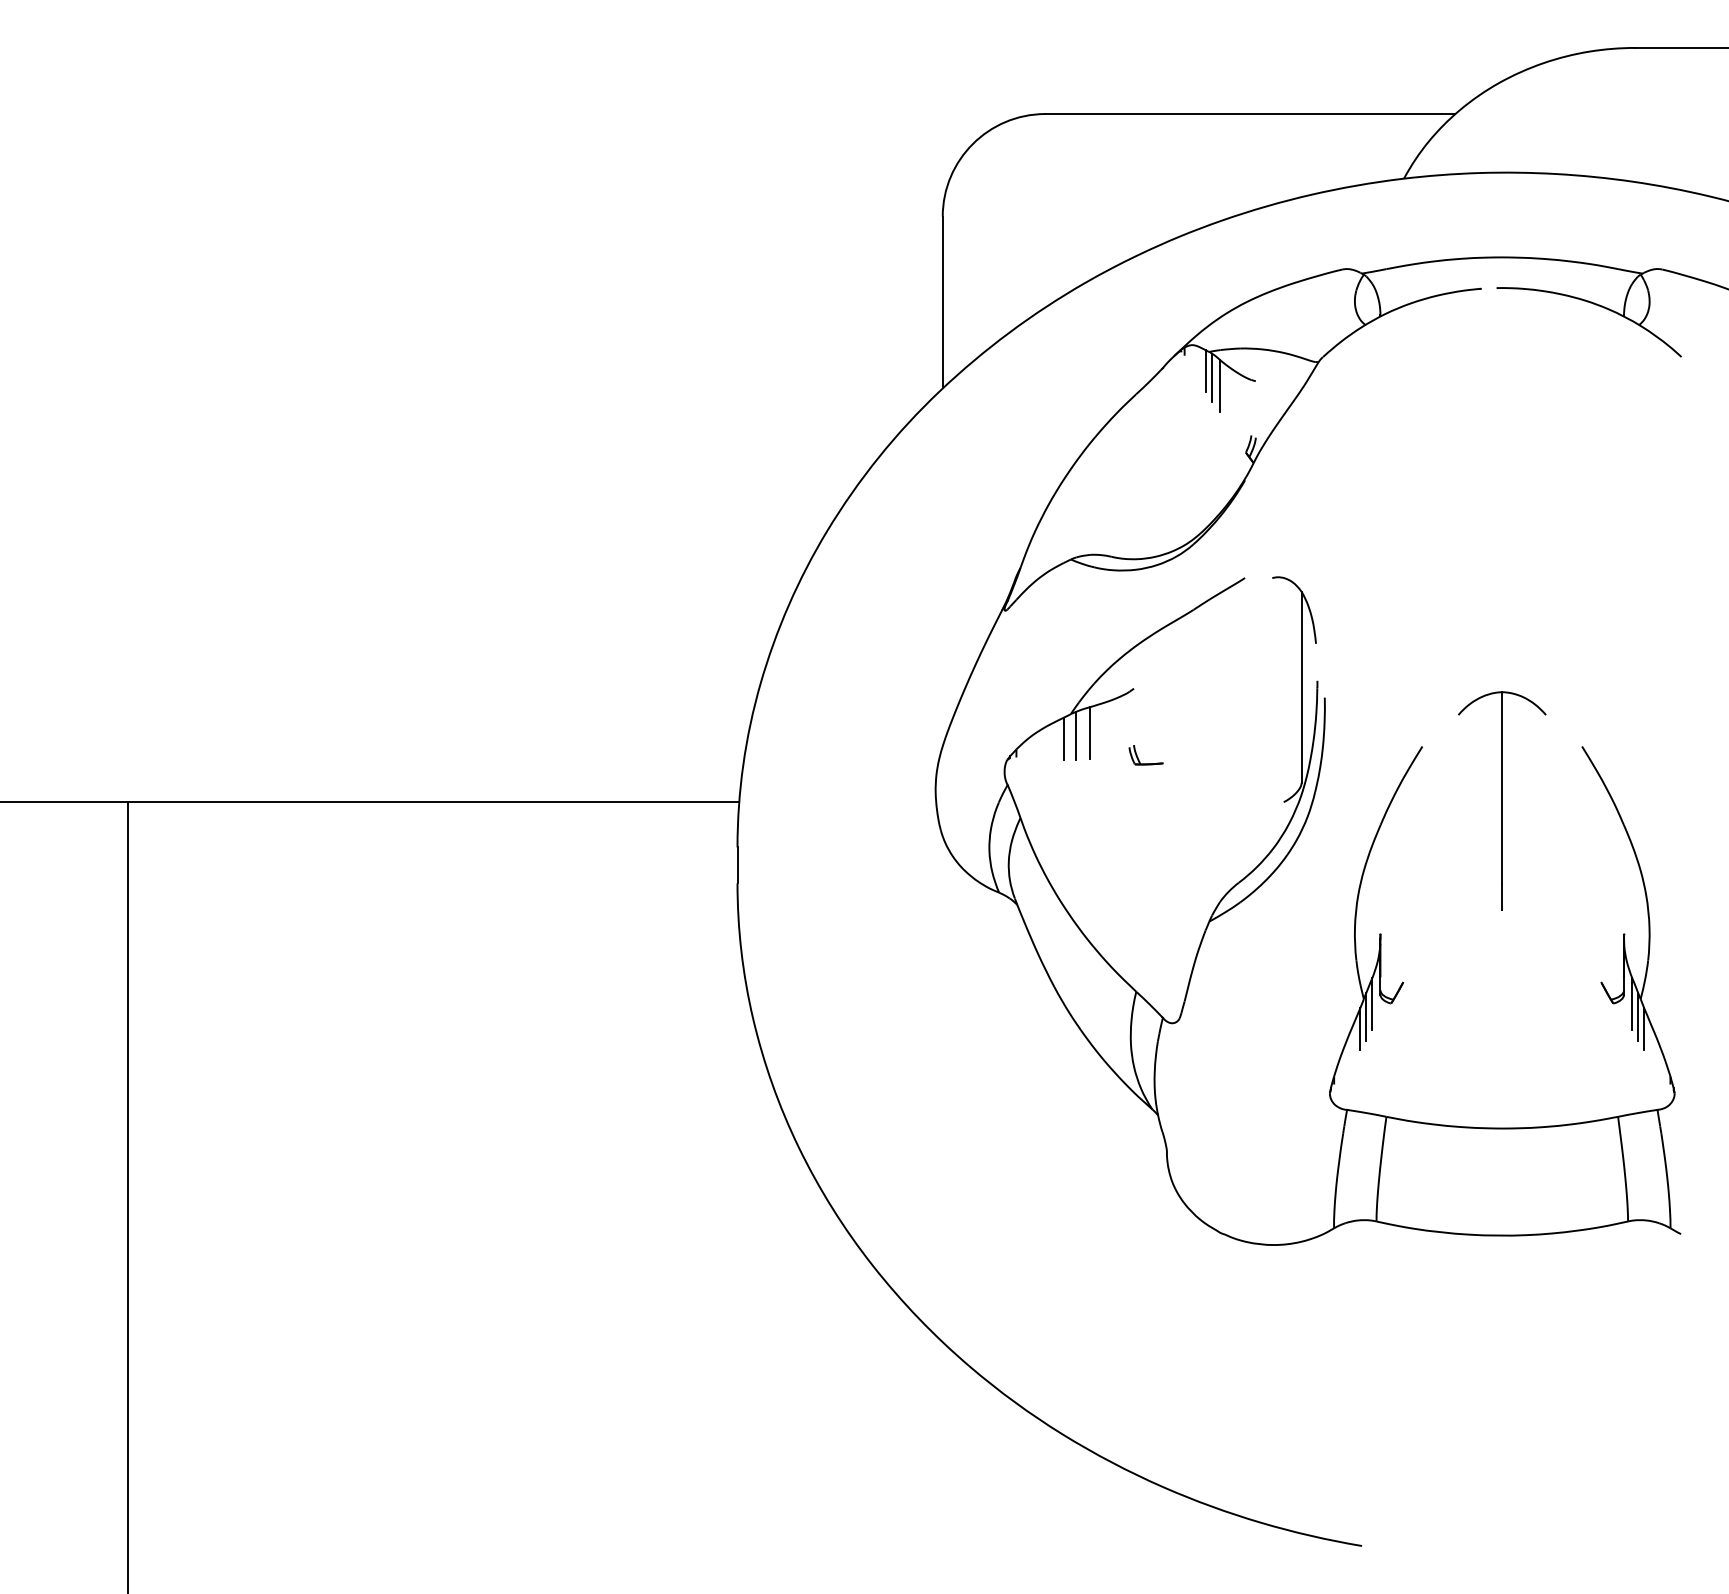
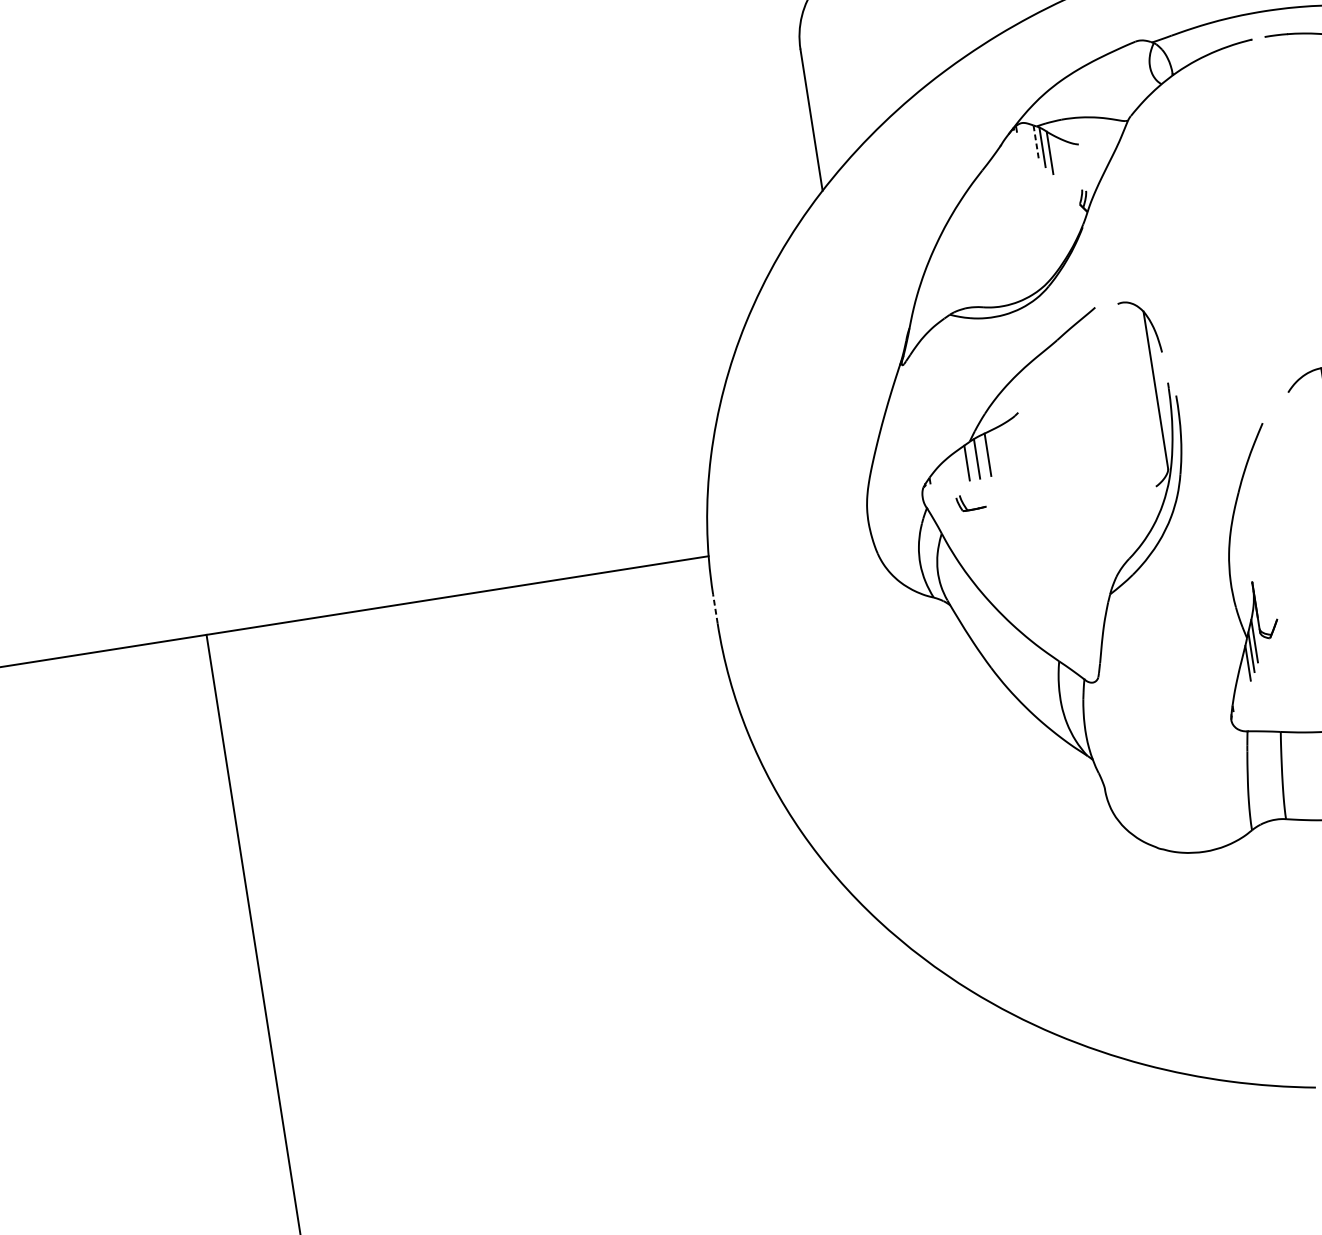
line: (1205, 371) -> (1036, 143), solid -> dashed
part: (1139, 759) -> (966, 506), moved
line: (737, 865) -> (715, 608), solid -> dashed

